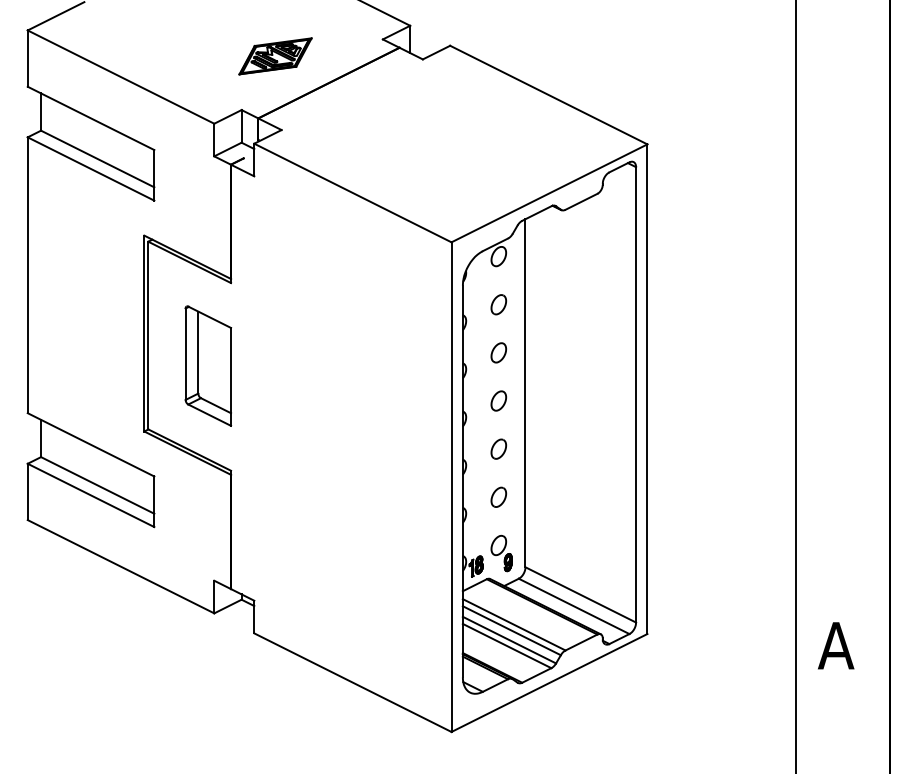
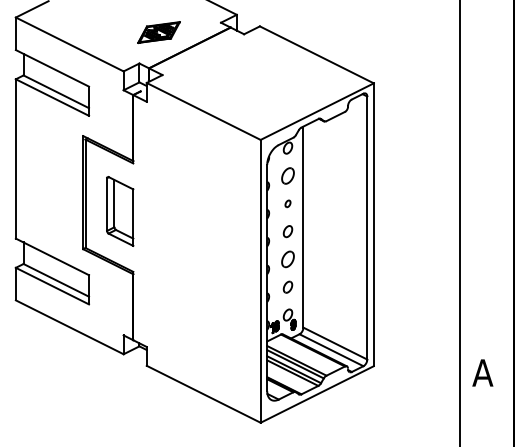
part: (497, 303) -> (287, 175), size x1.4
part: (497, 352) -> (287, 203), size x0.6
part: (497, 449) -> (287, 259), size x1.4

